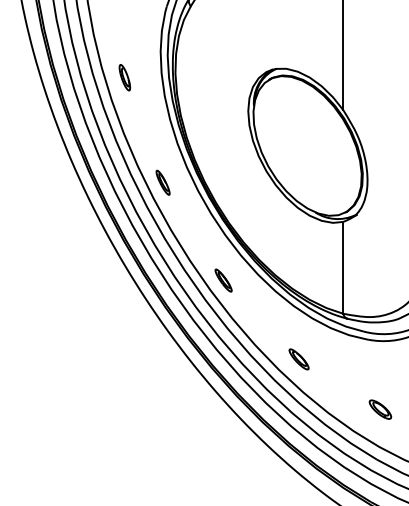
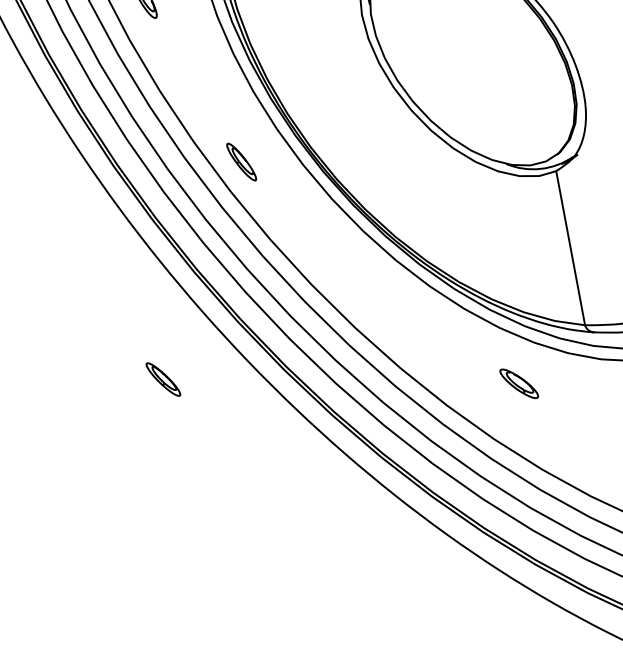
part: (223, 280) -> (163, 379), moved
part: (298, 359) -> (518, 384), moved

